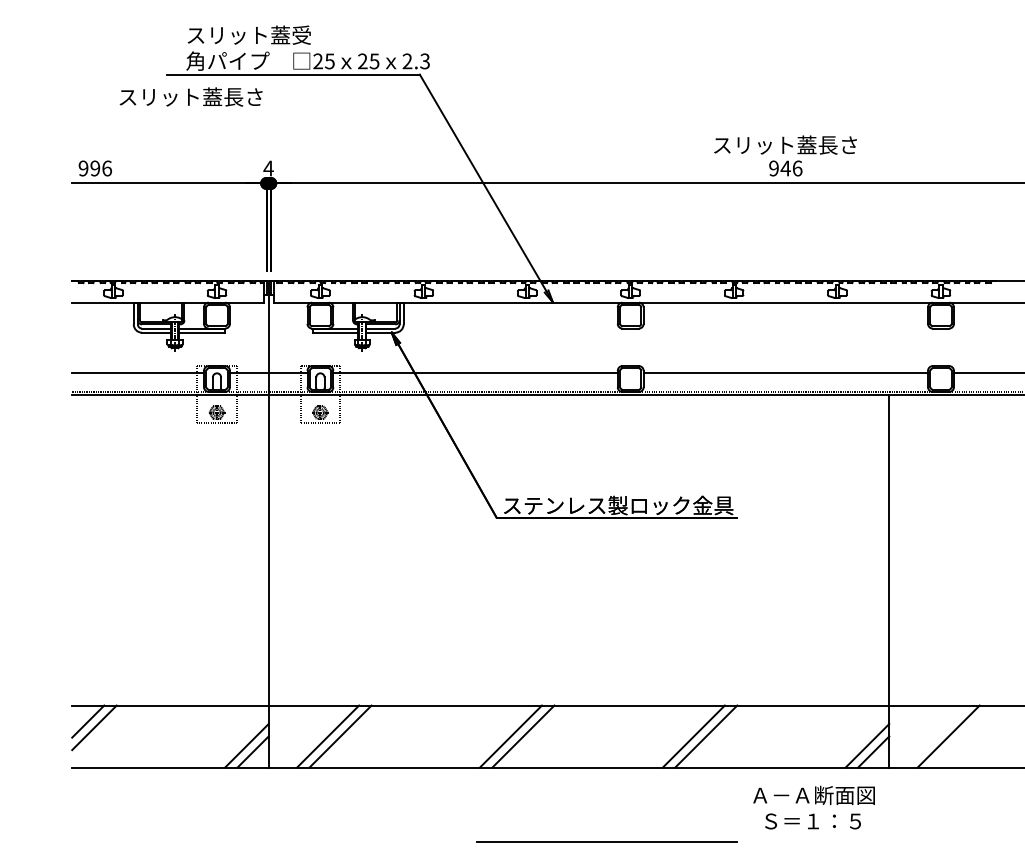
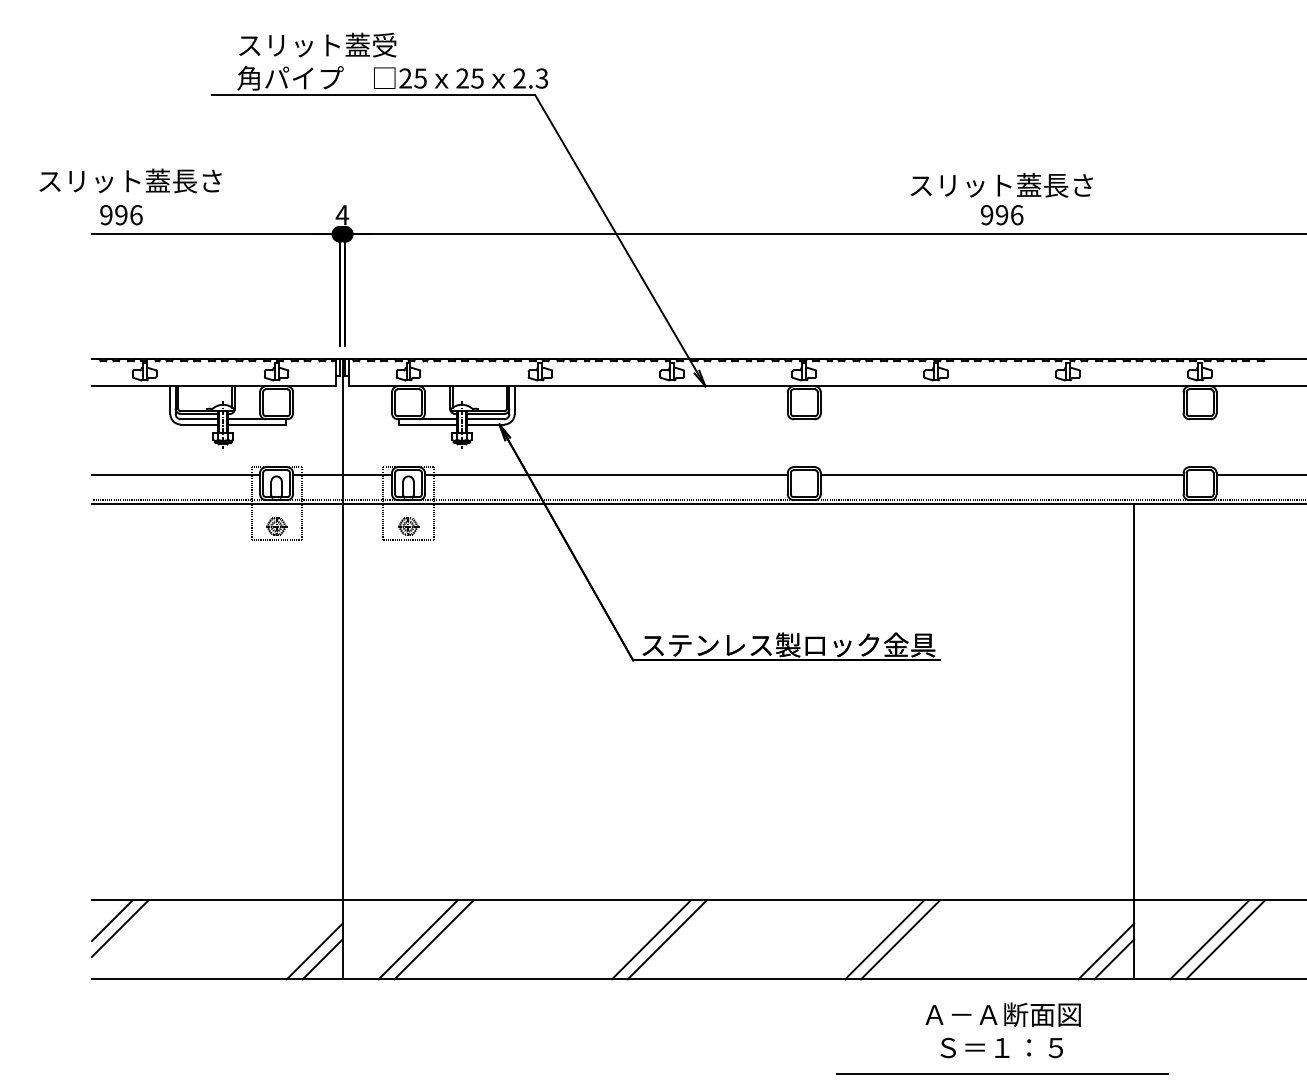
text: (191, 96) -> (130, 180), moved
text: (785, 168) -> (1001, 215), 946 -> 996
line: (960, 736) -> (1225, 939), added
text: (813, 807) -> (1002, 1030), moved
line: (607, 841) -> (1002, 1073), moved

